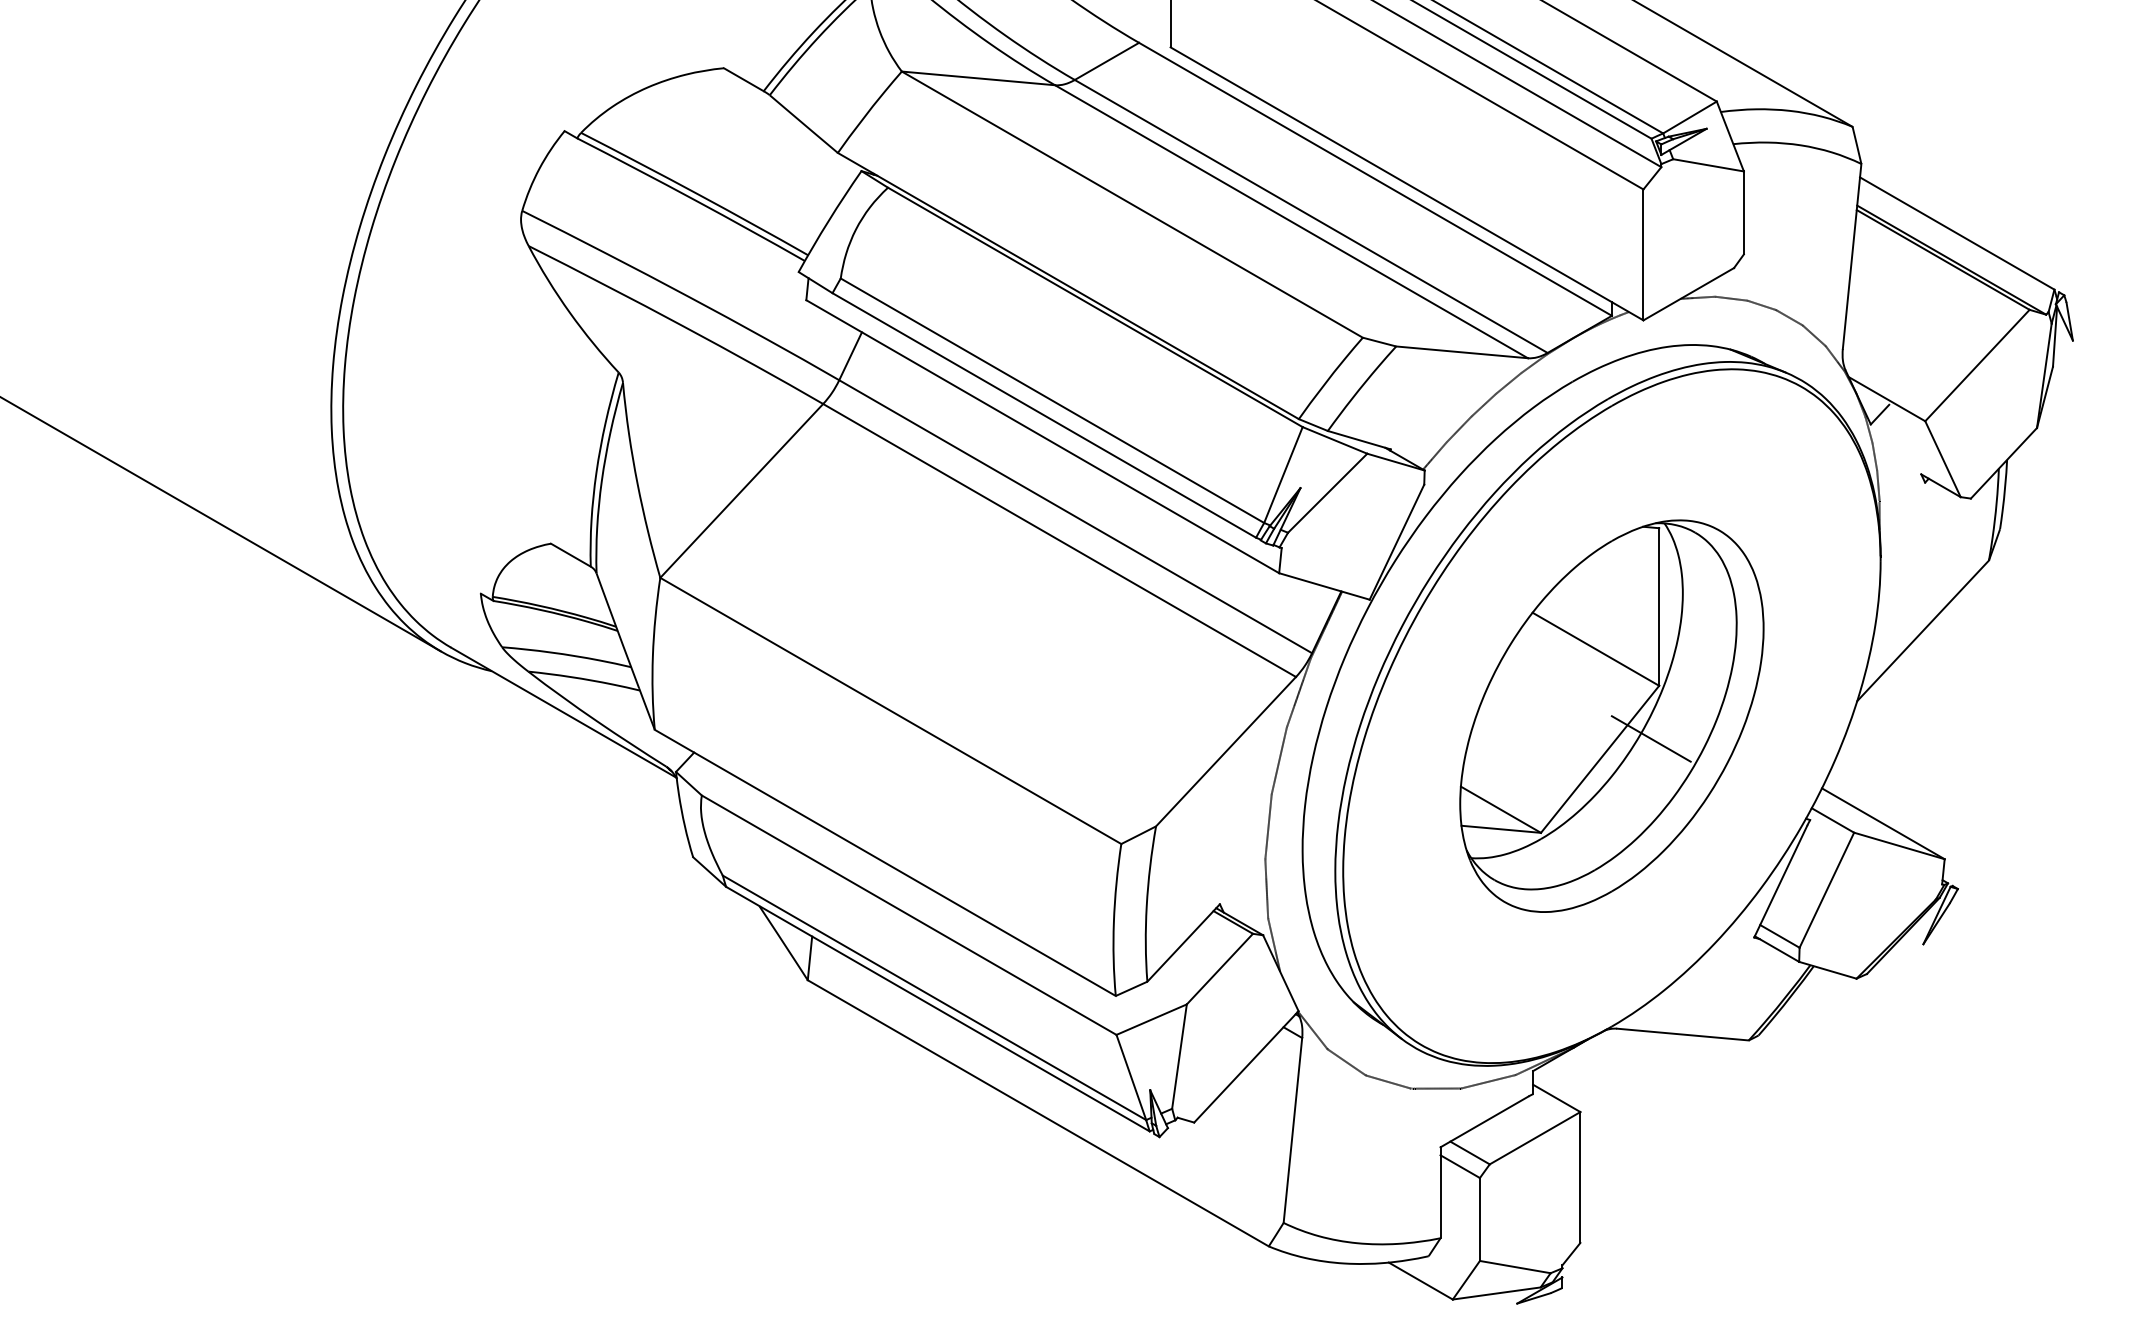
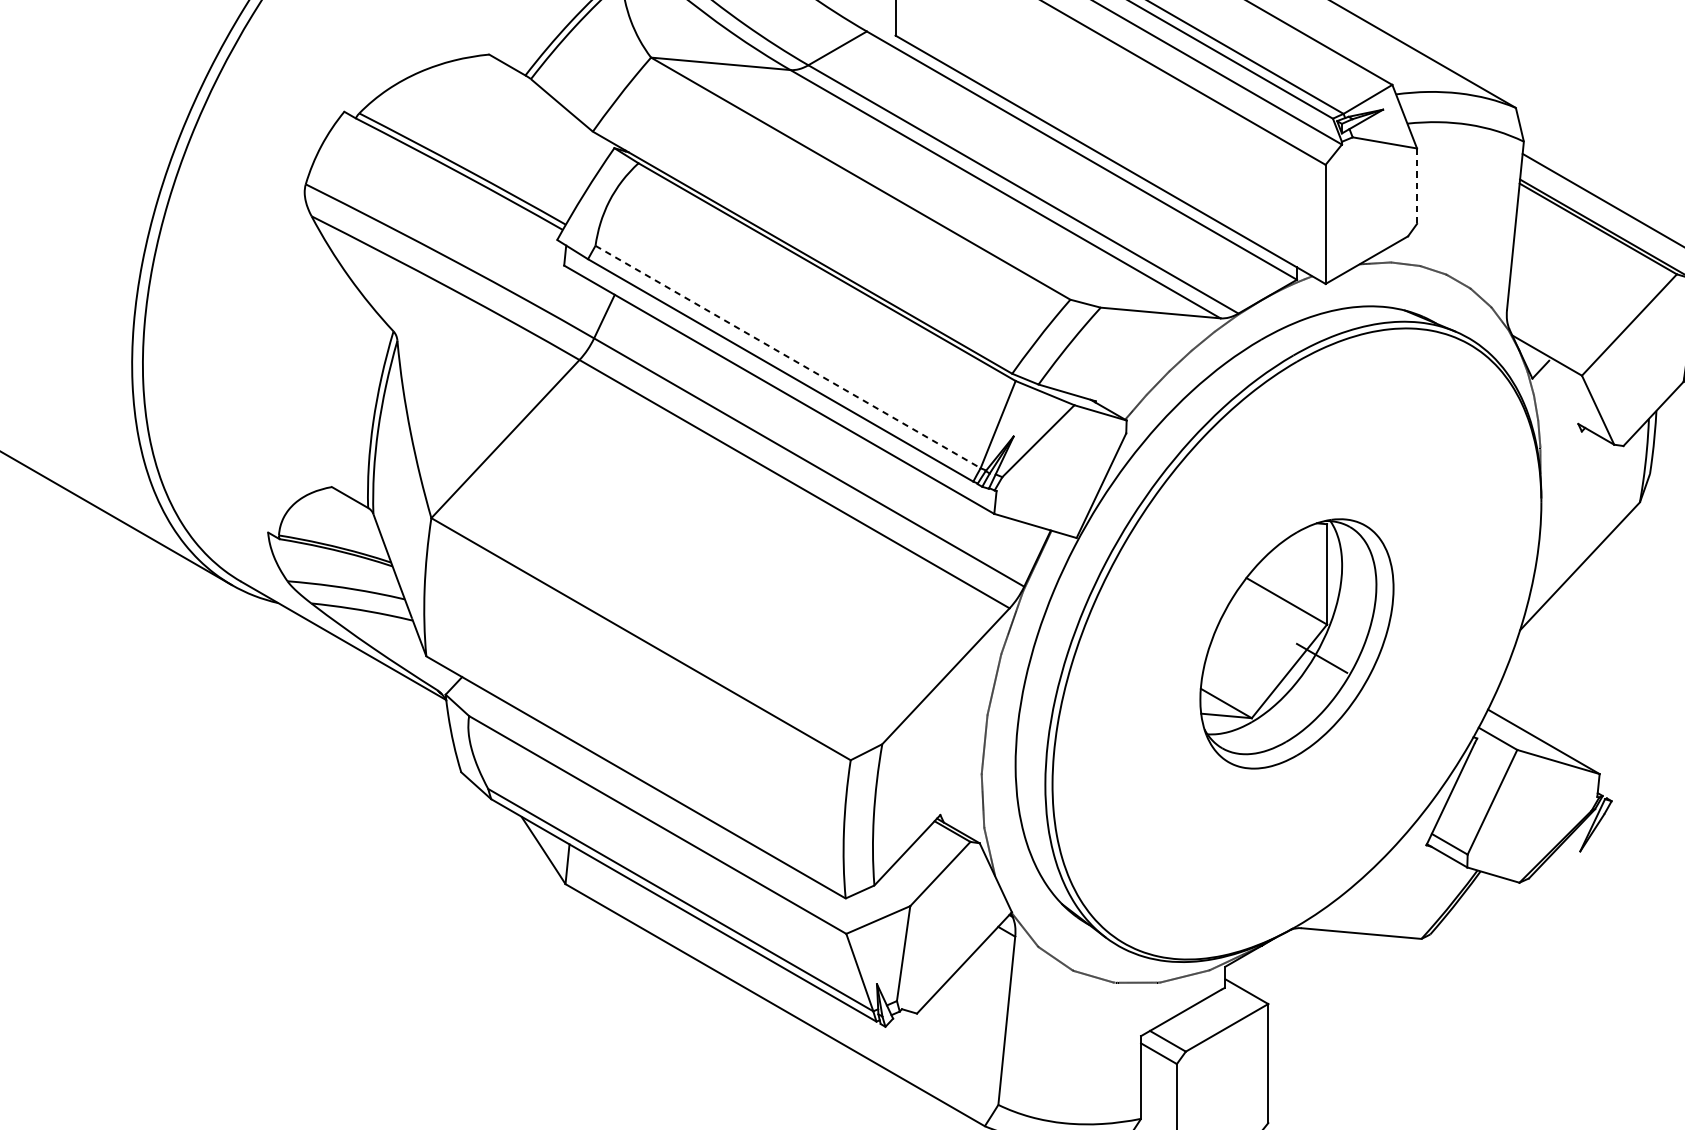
line: (1743, 213) -> (1416, 186), solid -> dashed
line: (1052, 400) -> (788, 356), solid -> dashed
part: (1611, 715) -> (1296, 643), size x0.7

